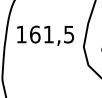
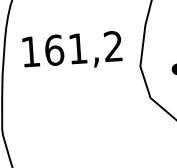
text: (69, 34) -> (114, 46), 161,5 -> 161,2

